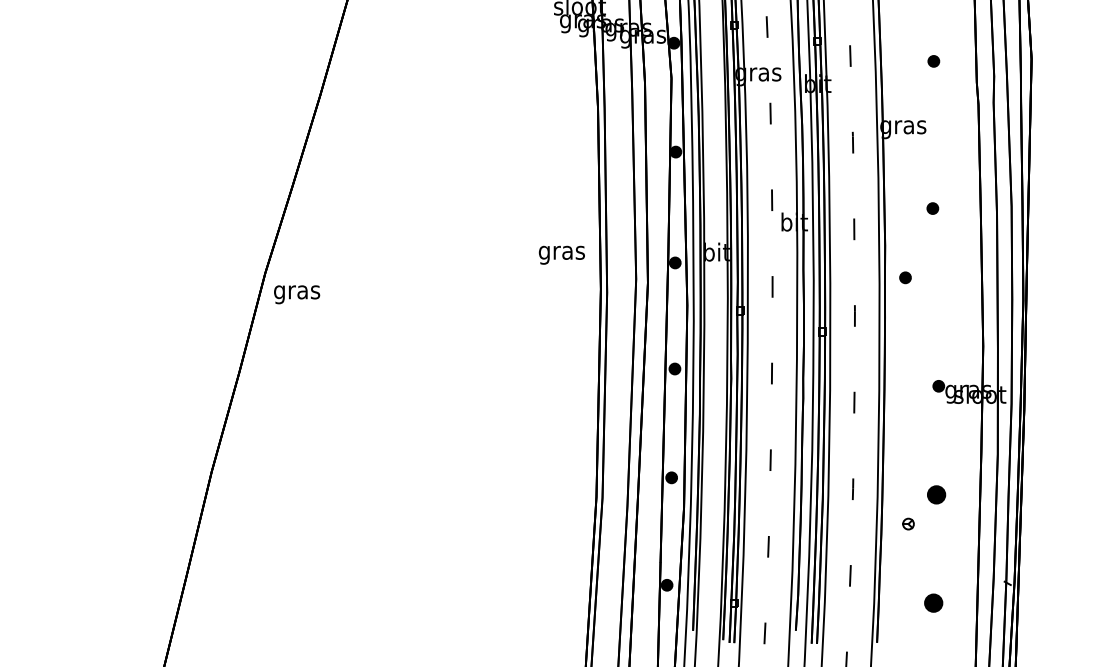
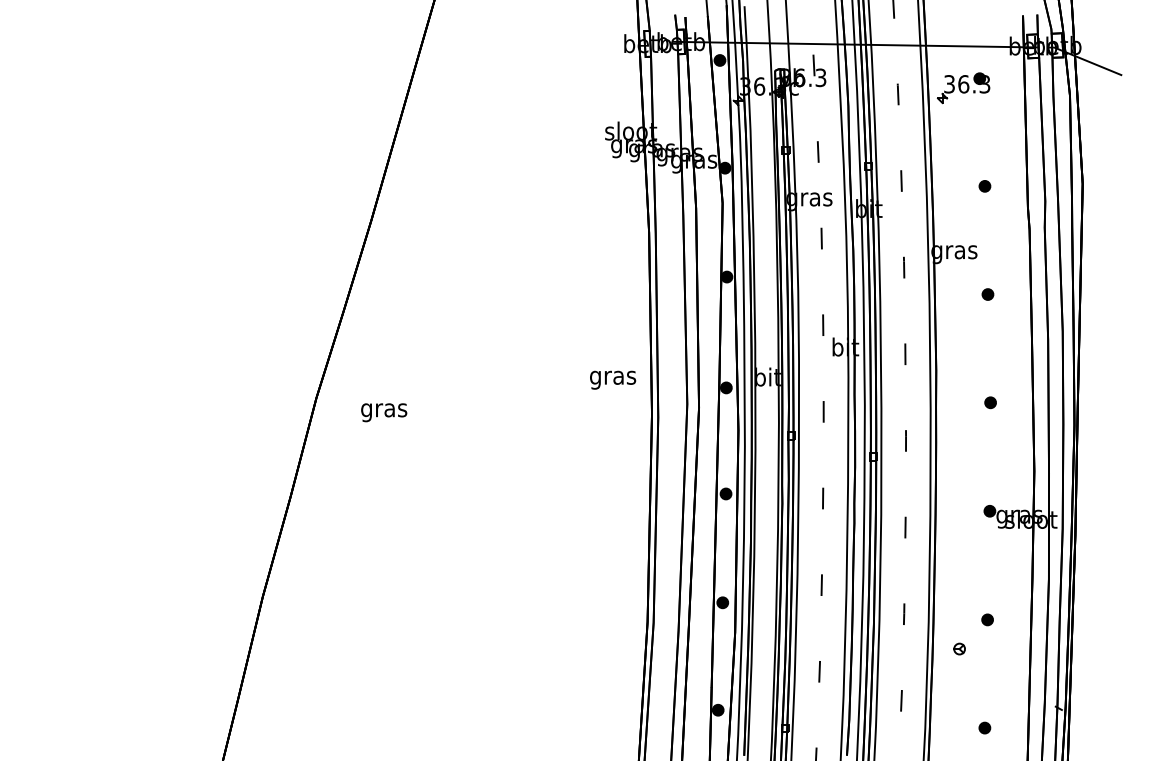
part: (932, 208) -> (987, 294), moved
part: (905, 277) -> (990, 402), moved
text: (297, 294) -> (384, 412), moved
part: (936, 494) -> (987, 619), size x0.62
part: (933, 602) -> (984, 727), size x0.62

